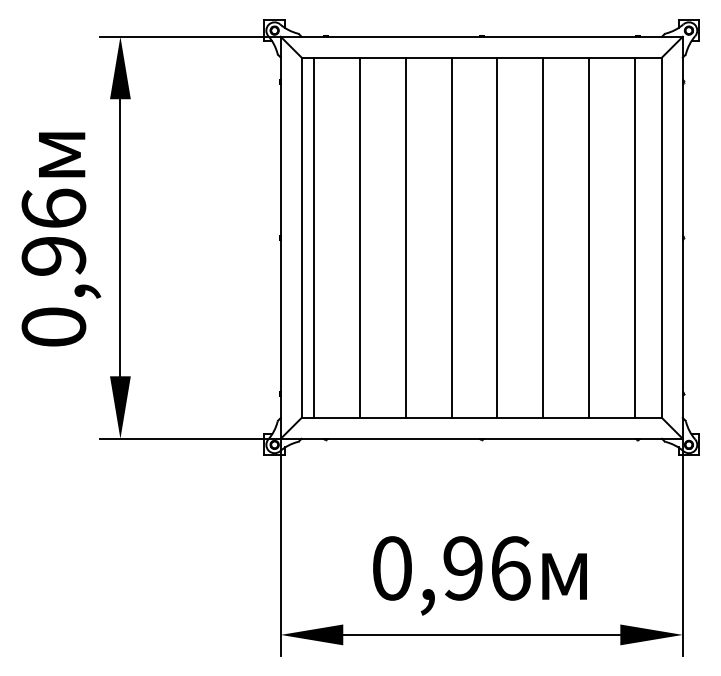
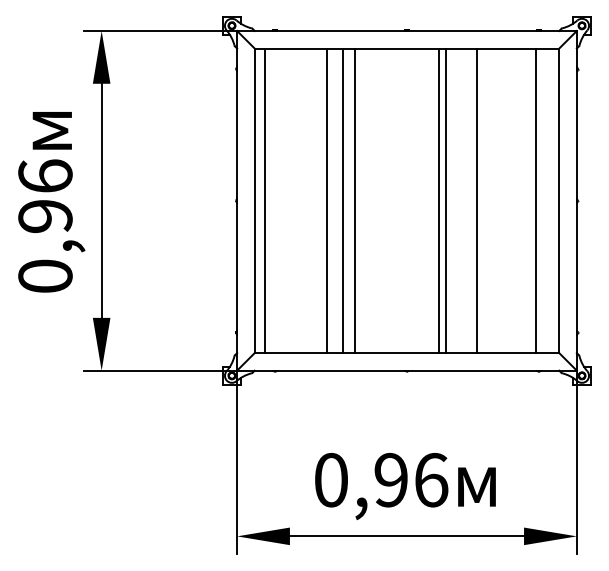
line: (359, 237) -> (326, 200), moved
line: (451, 237) -> (355, 200), moved
line: (497, 237) -> (445, 200), moved
line: (543, 237) -> (439, 200), moved
line: (589, 237) -> (477, 200), moved

